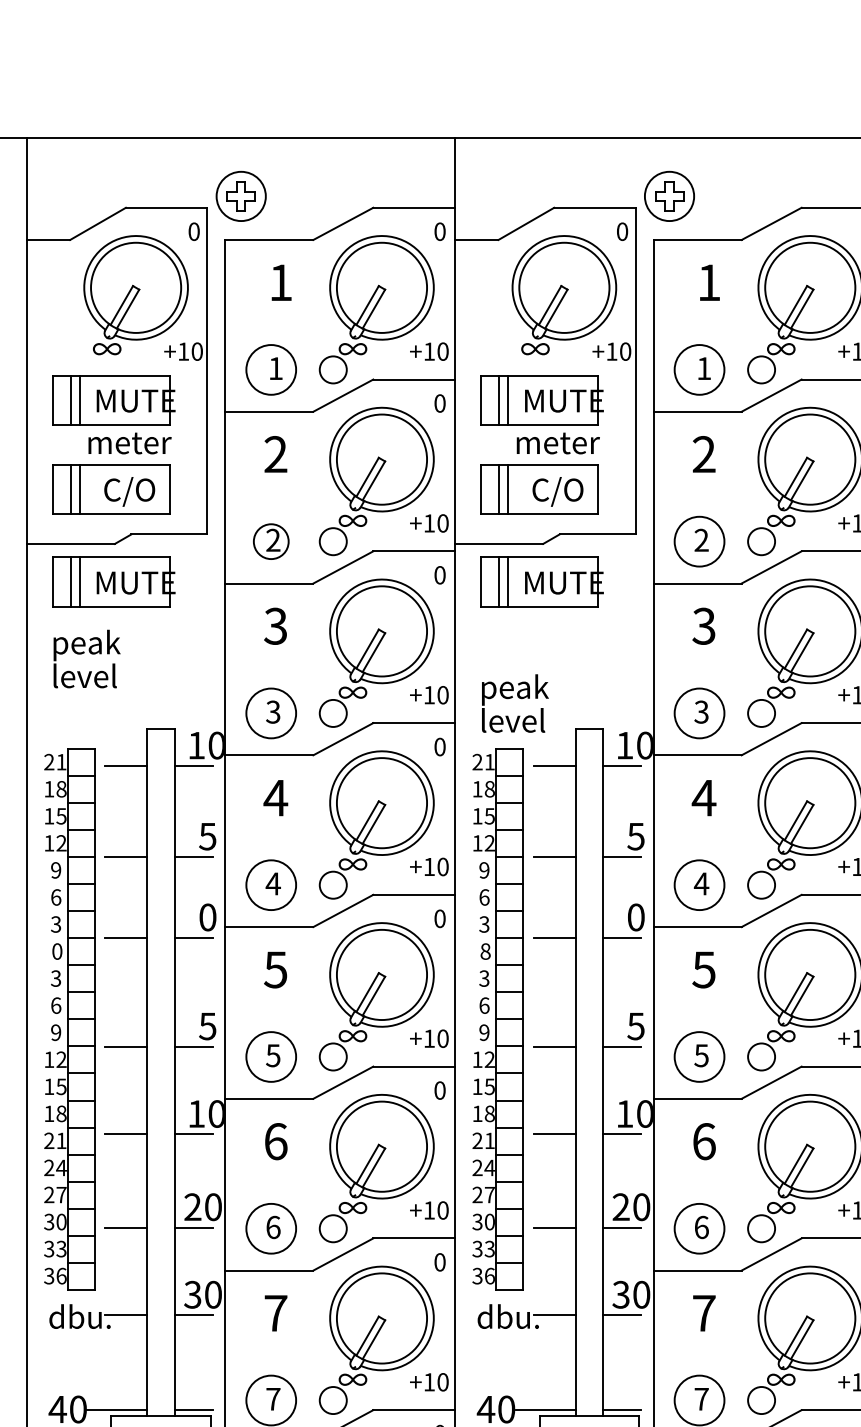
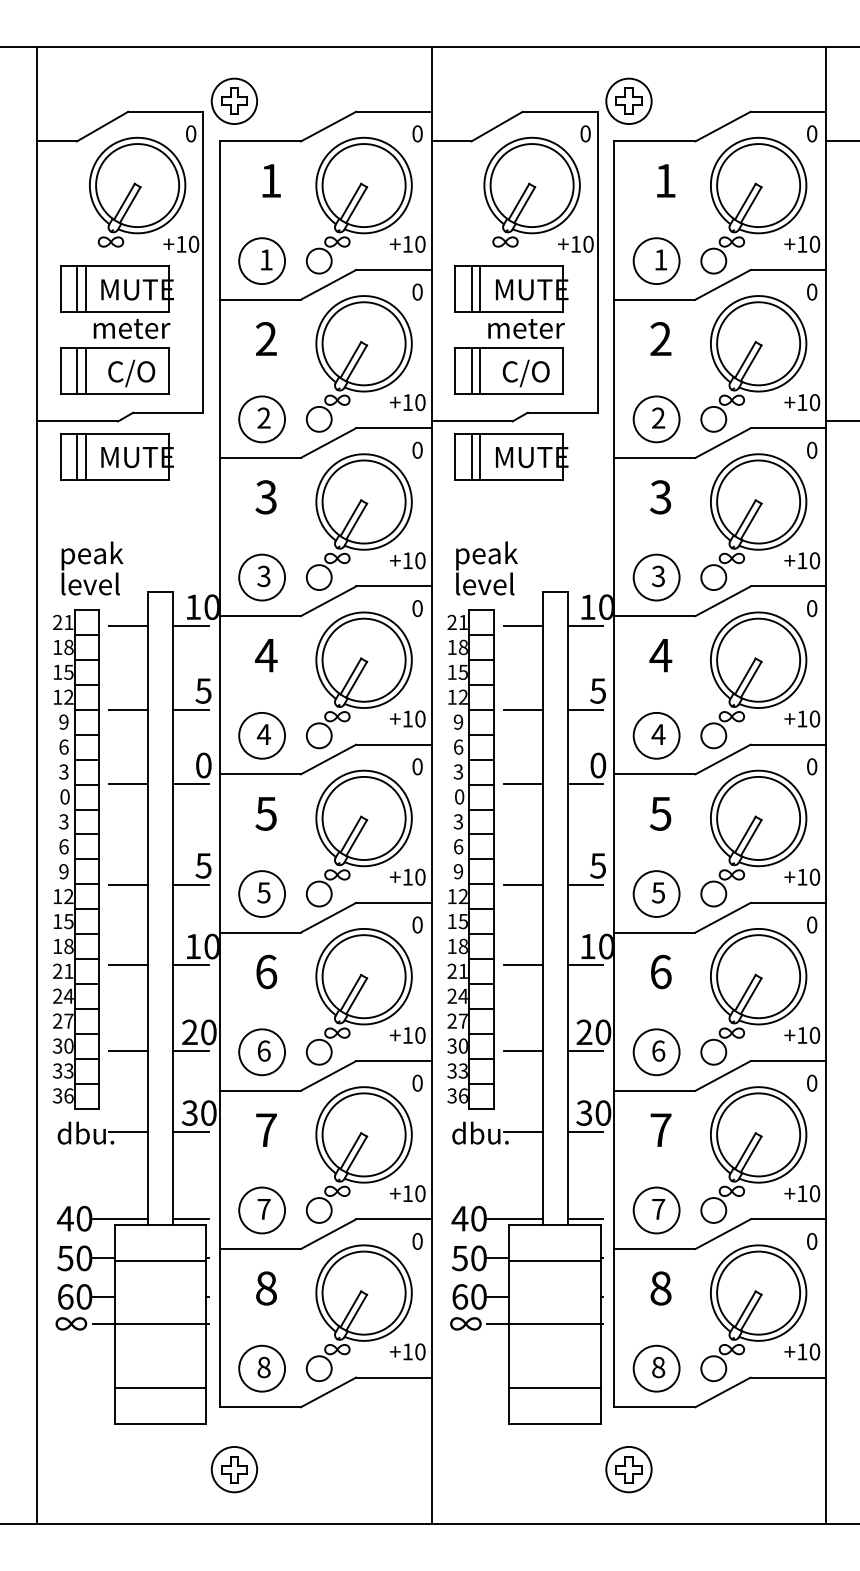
circle: (271, 541) -> (262, 419), size x1.43
text: (87, 659) -> (92, 568), moved
text: (485, 951) -> (459, 796), 8 -> 0

